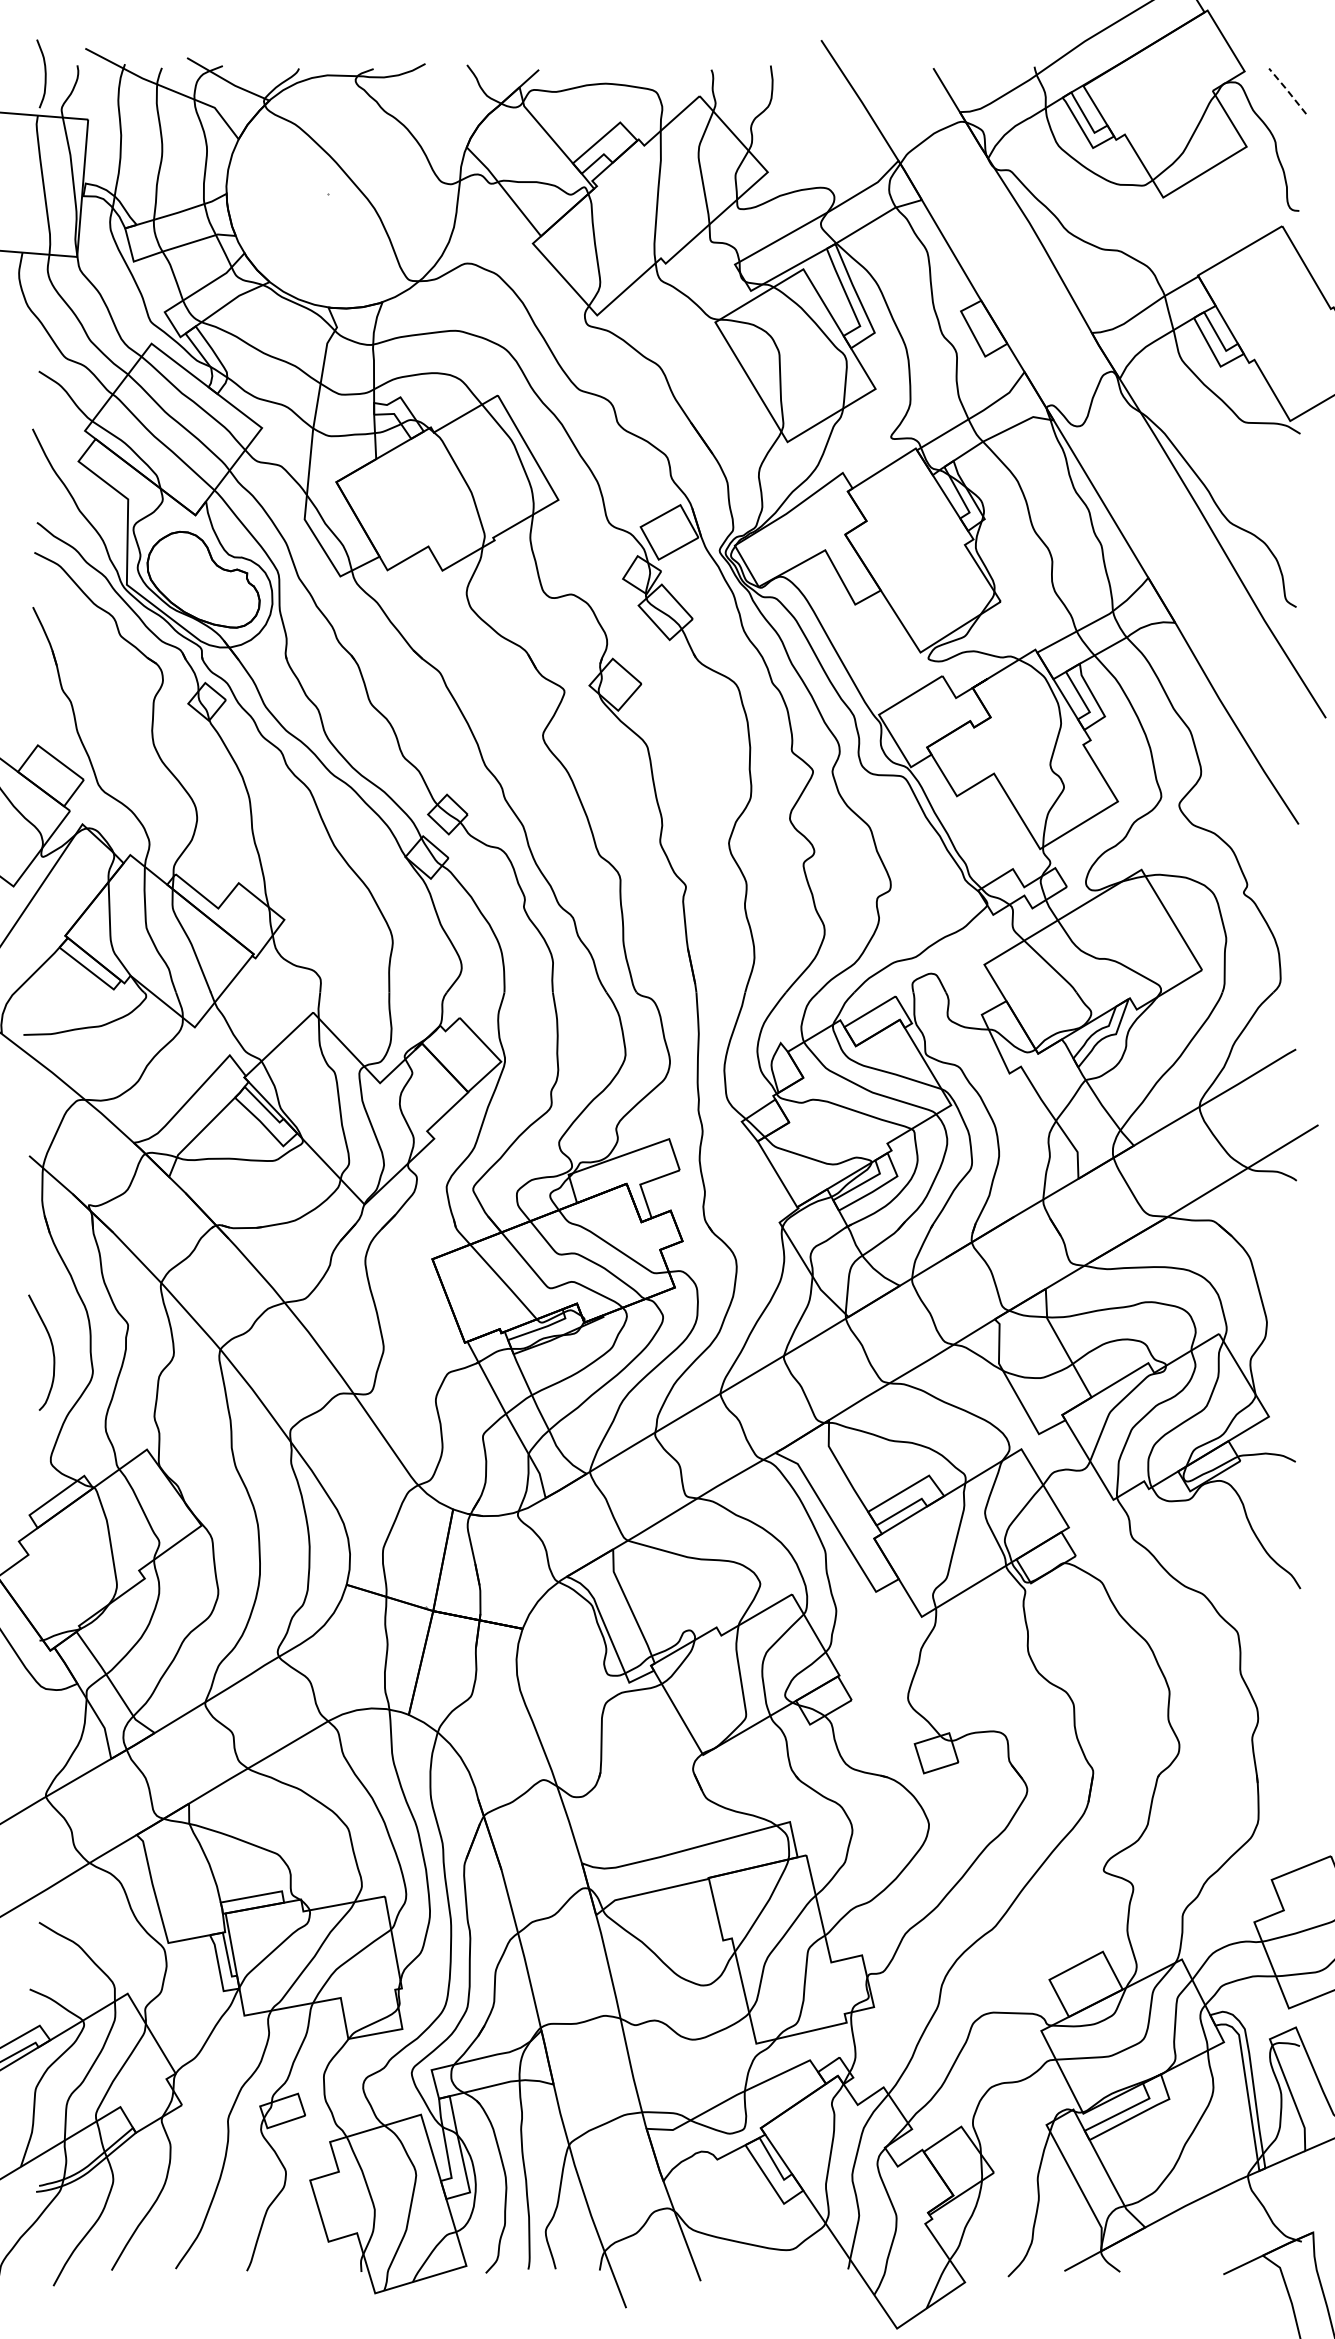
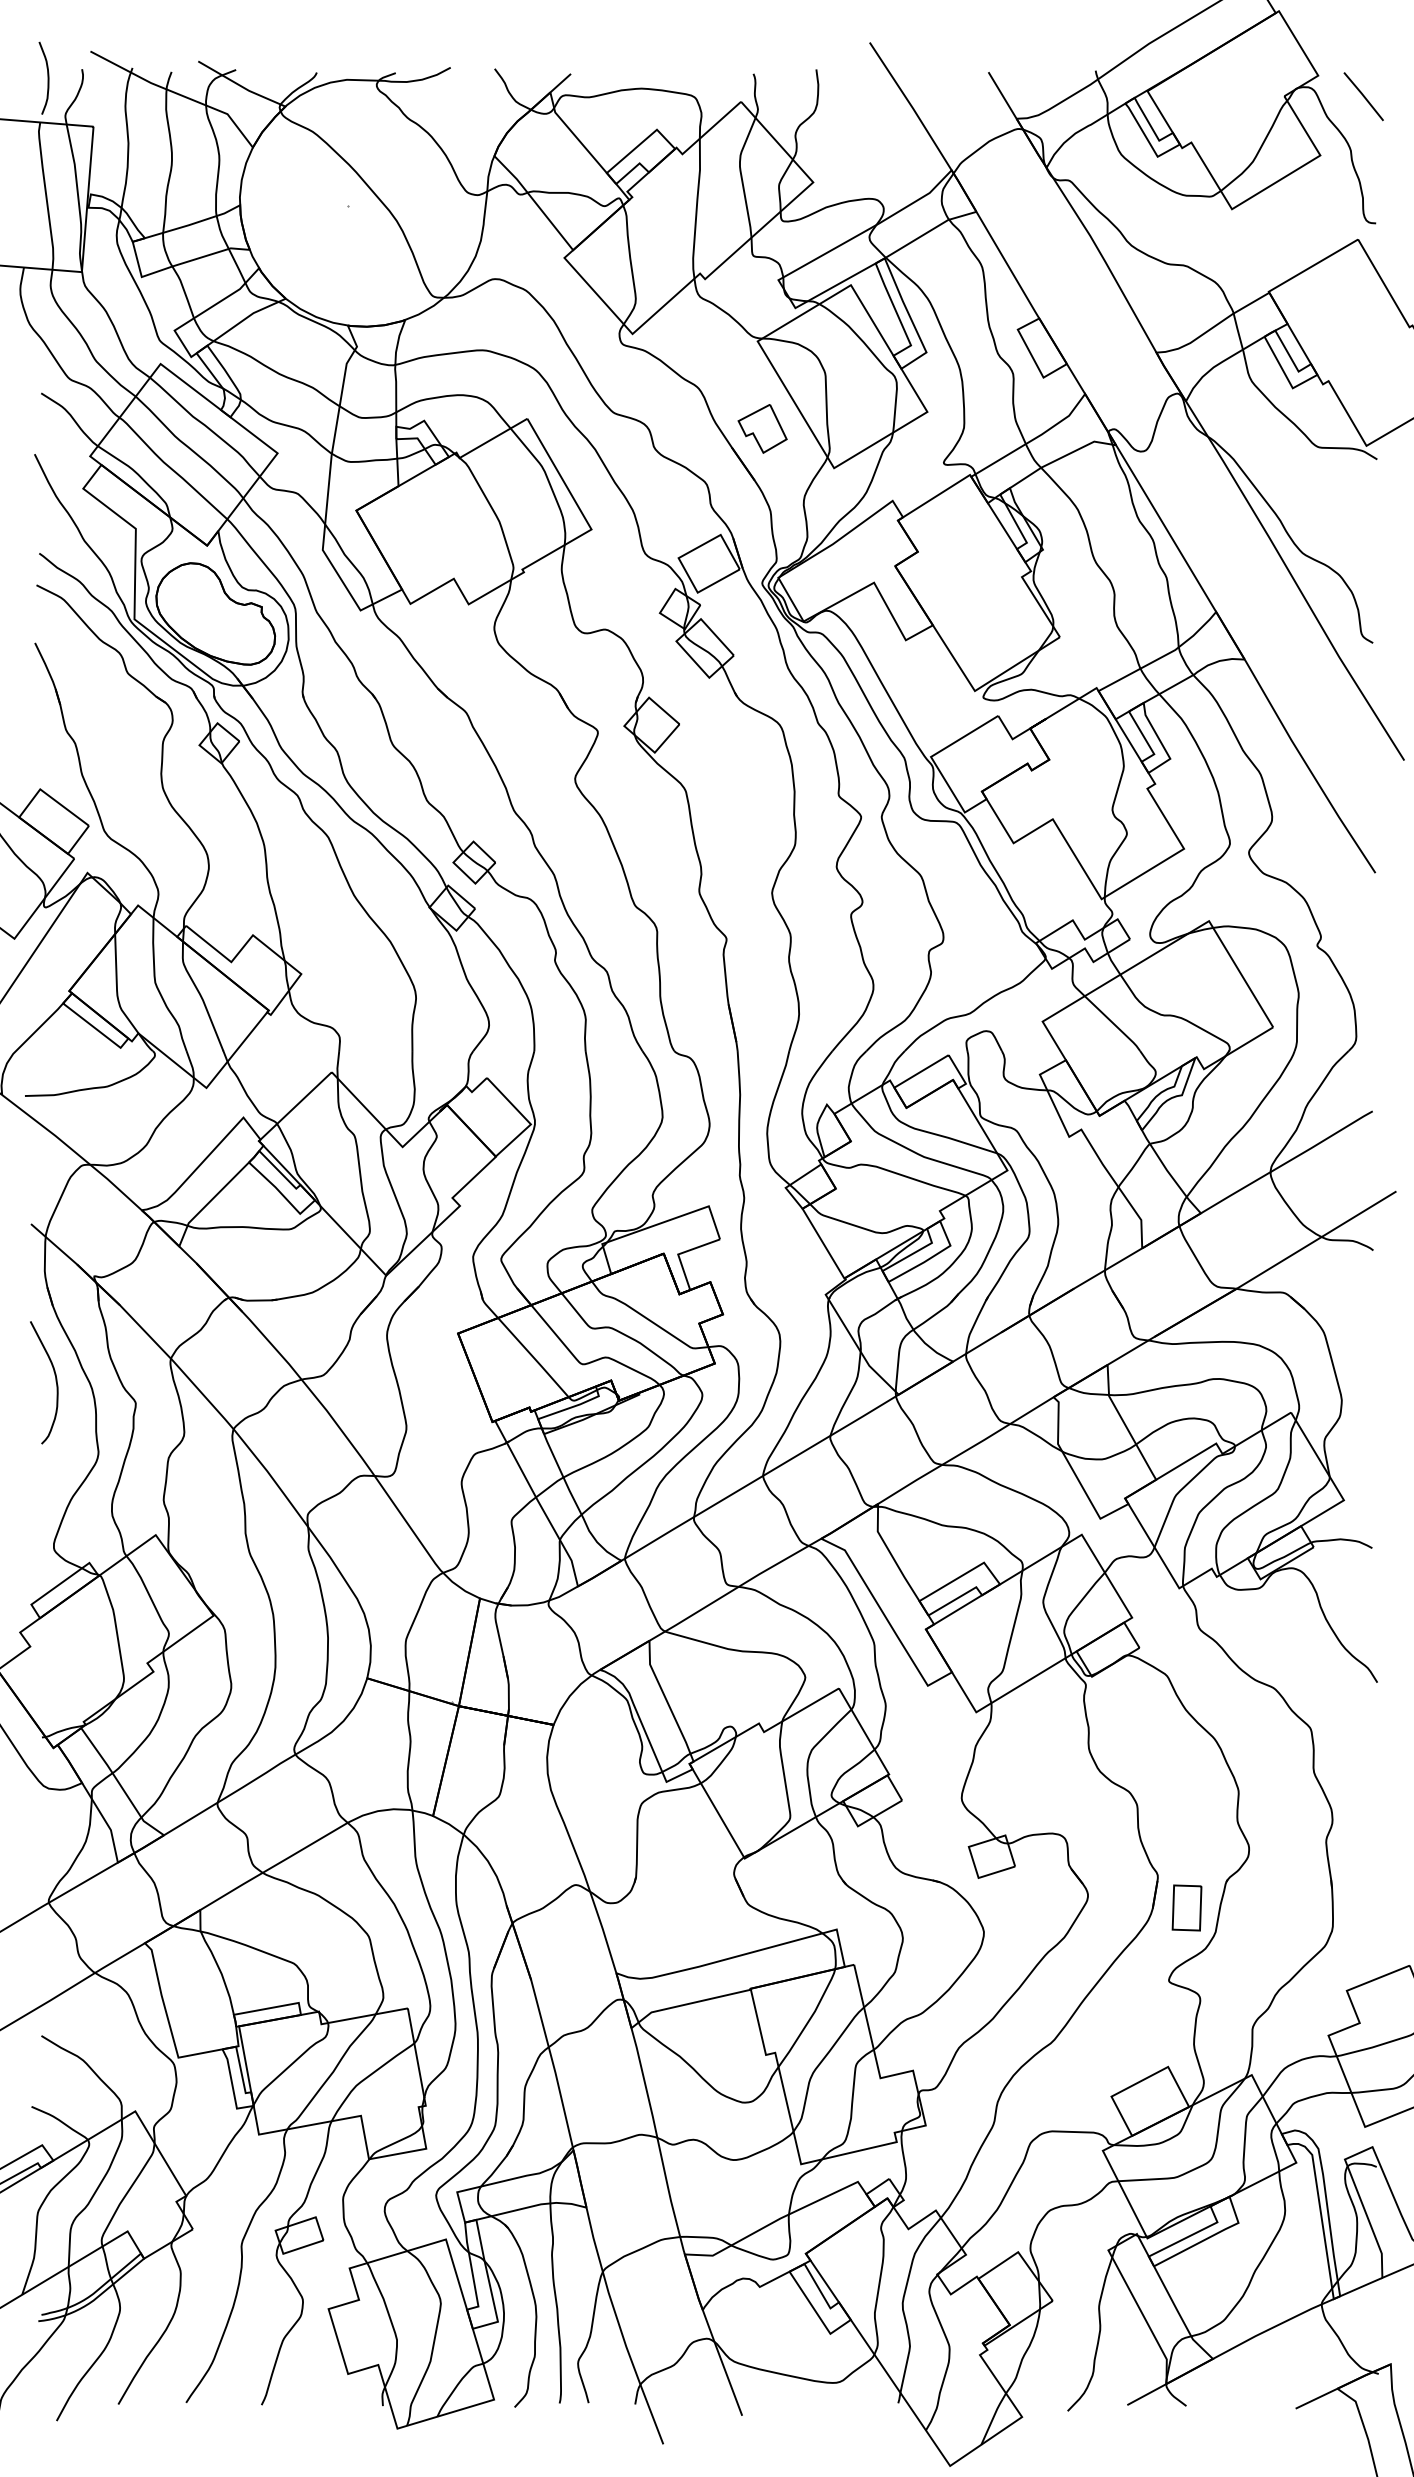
line: (1287, 90) -> (1363, 95), dashed -> solid
part: (719, 404) -> (762, 428), added
curve: (52, 1352) -> (55, 1382), moved
part: (1120, 1801) -> (1186, 1907), added

